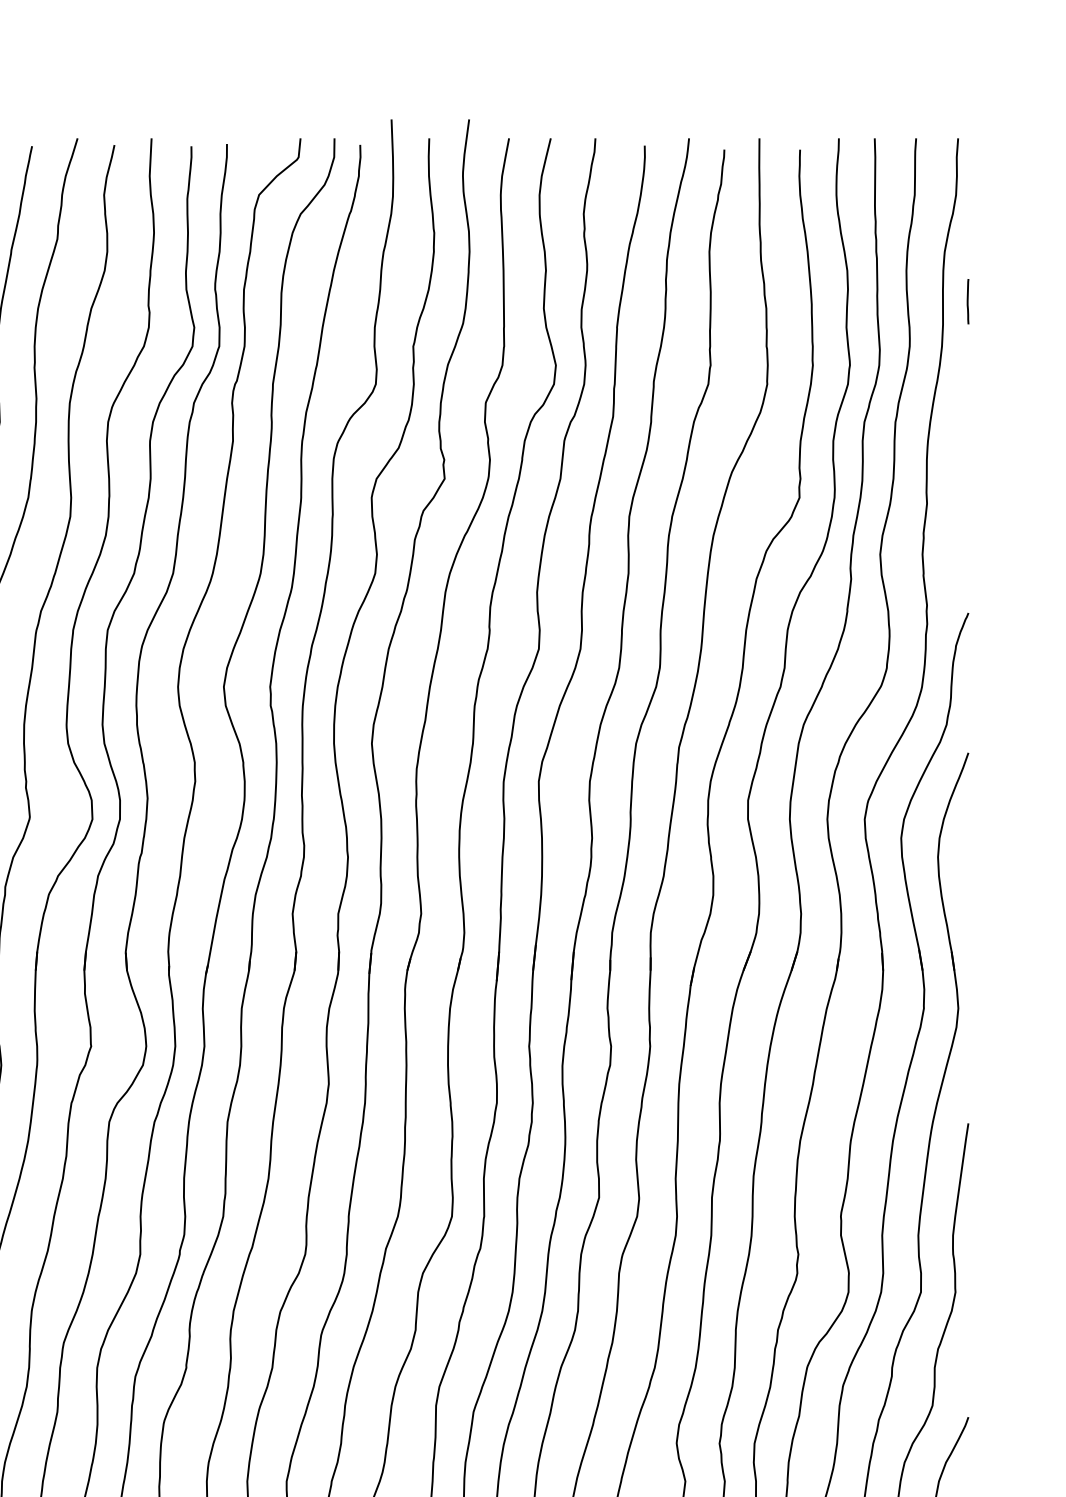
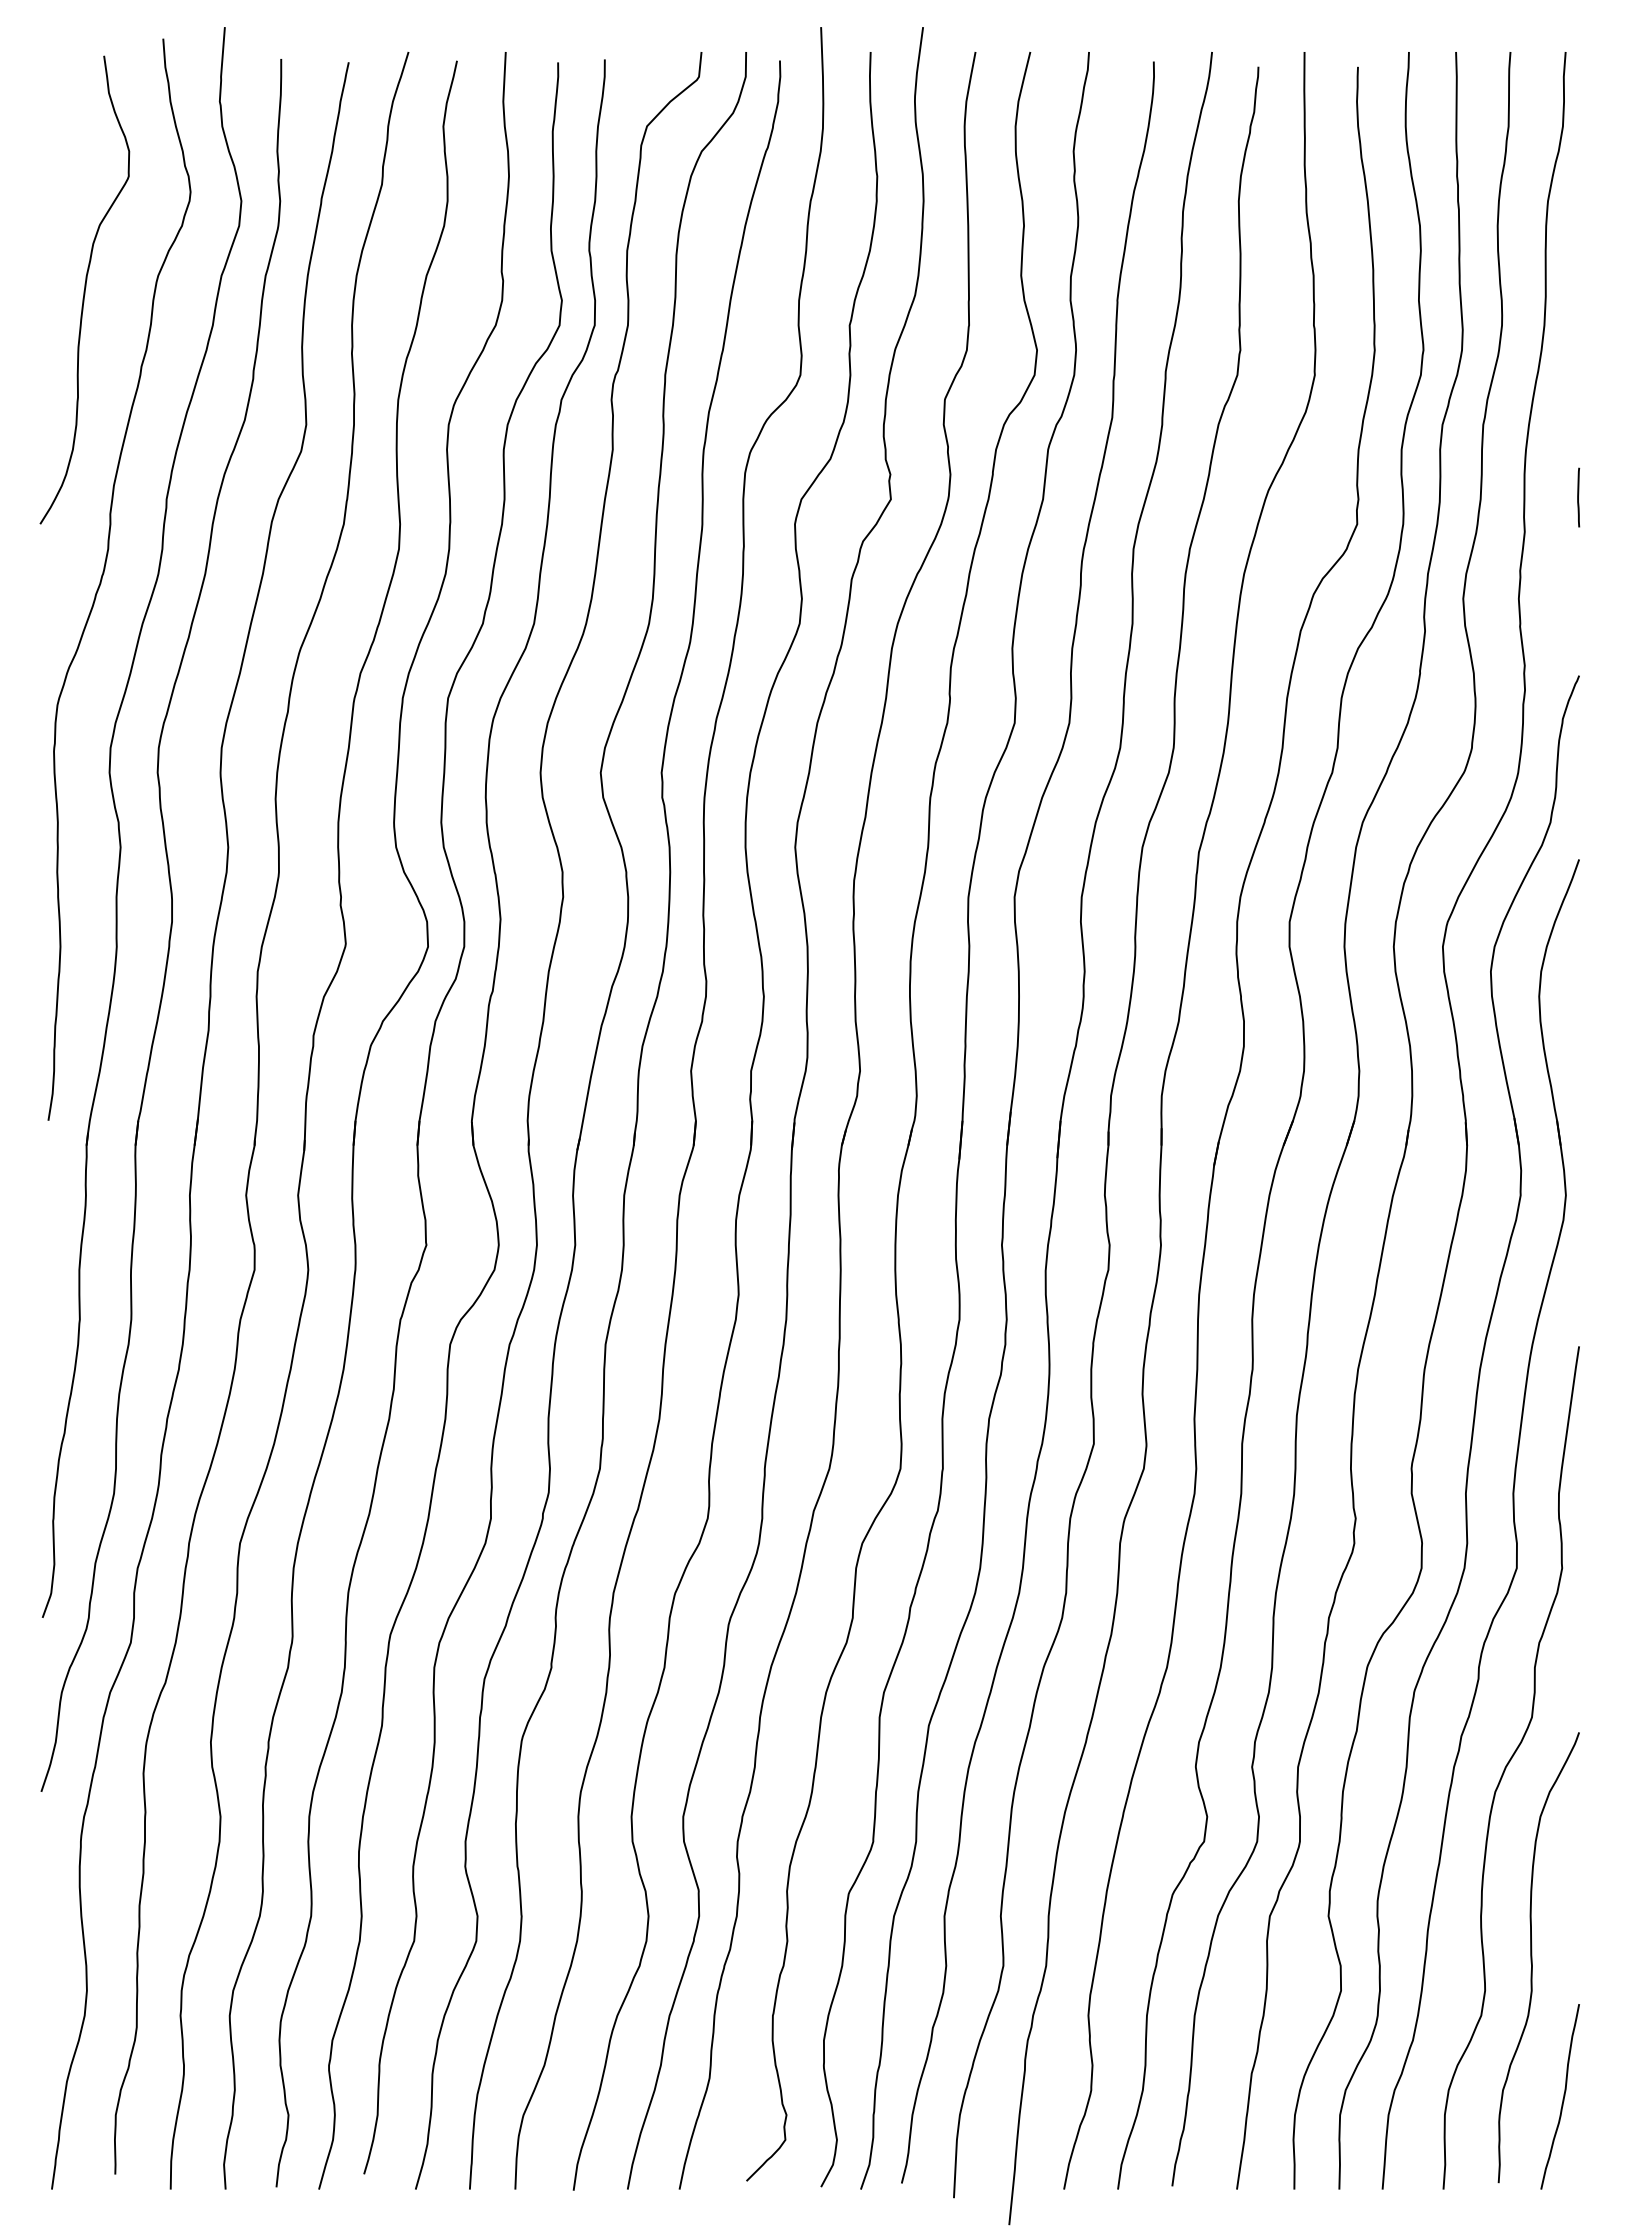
line: (967, 301) -> (1578, 497), moved

